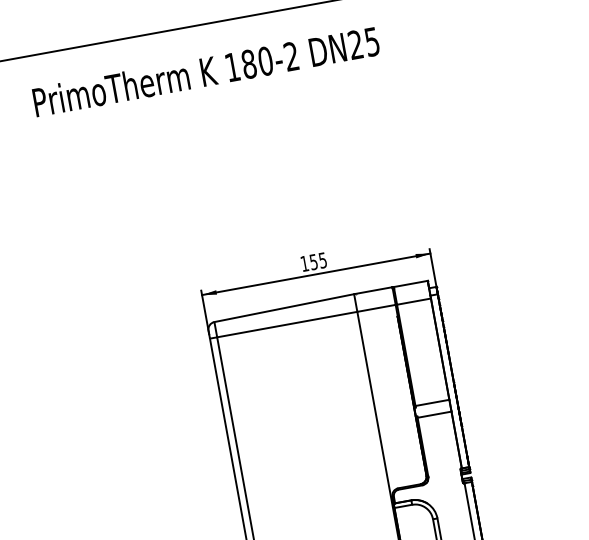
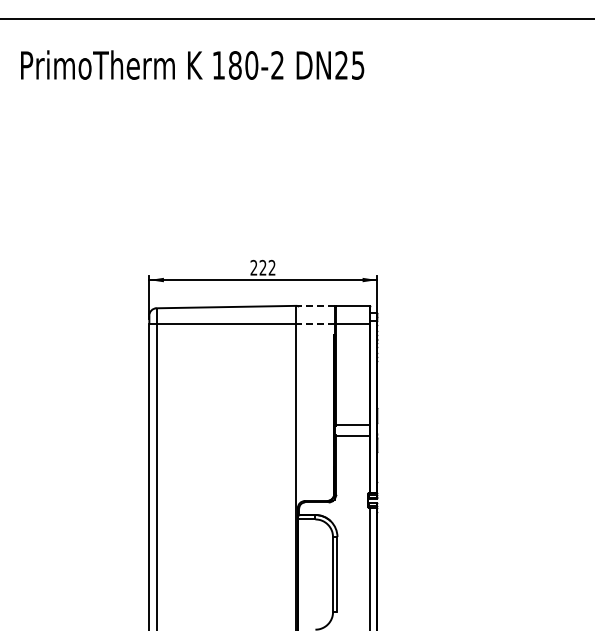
text: (313, 261) -> (262, 267), 155 -> 222
line: (372, 290) -> (314, 305), solid -> dashed
line: (375, 308) -> (314, 323), solid -> dashed

